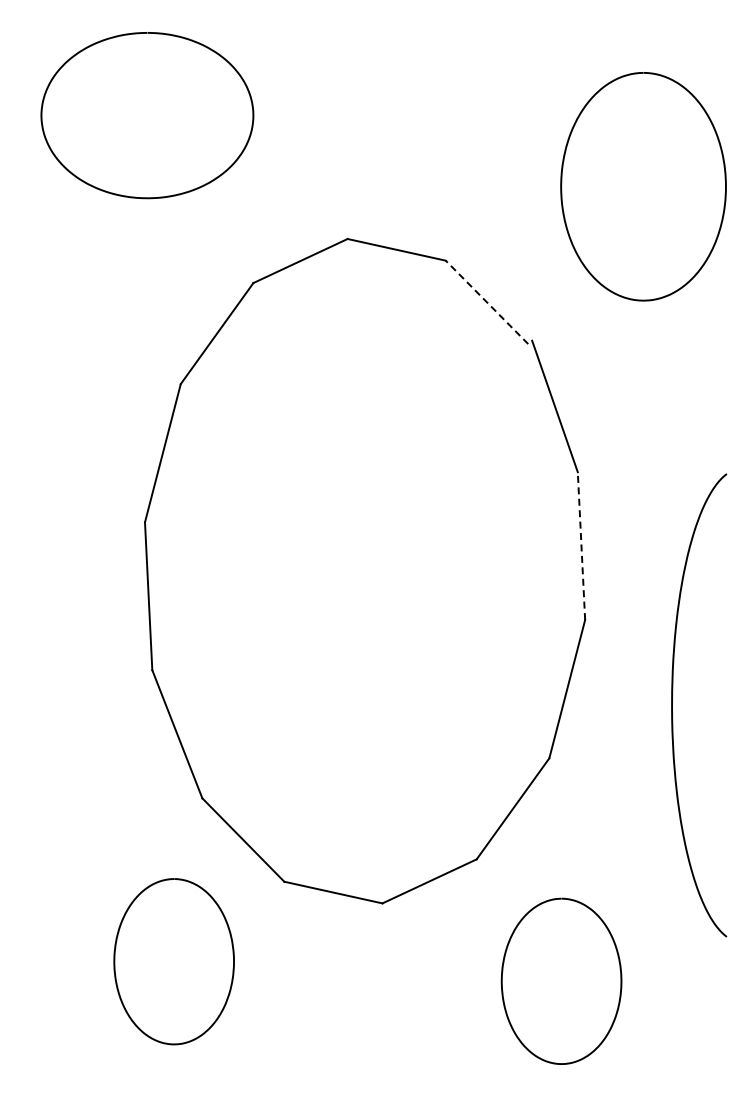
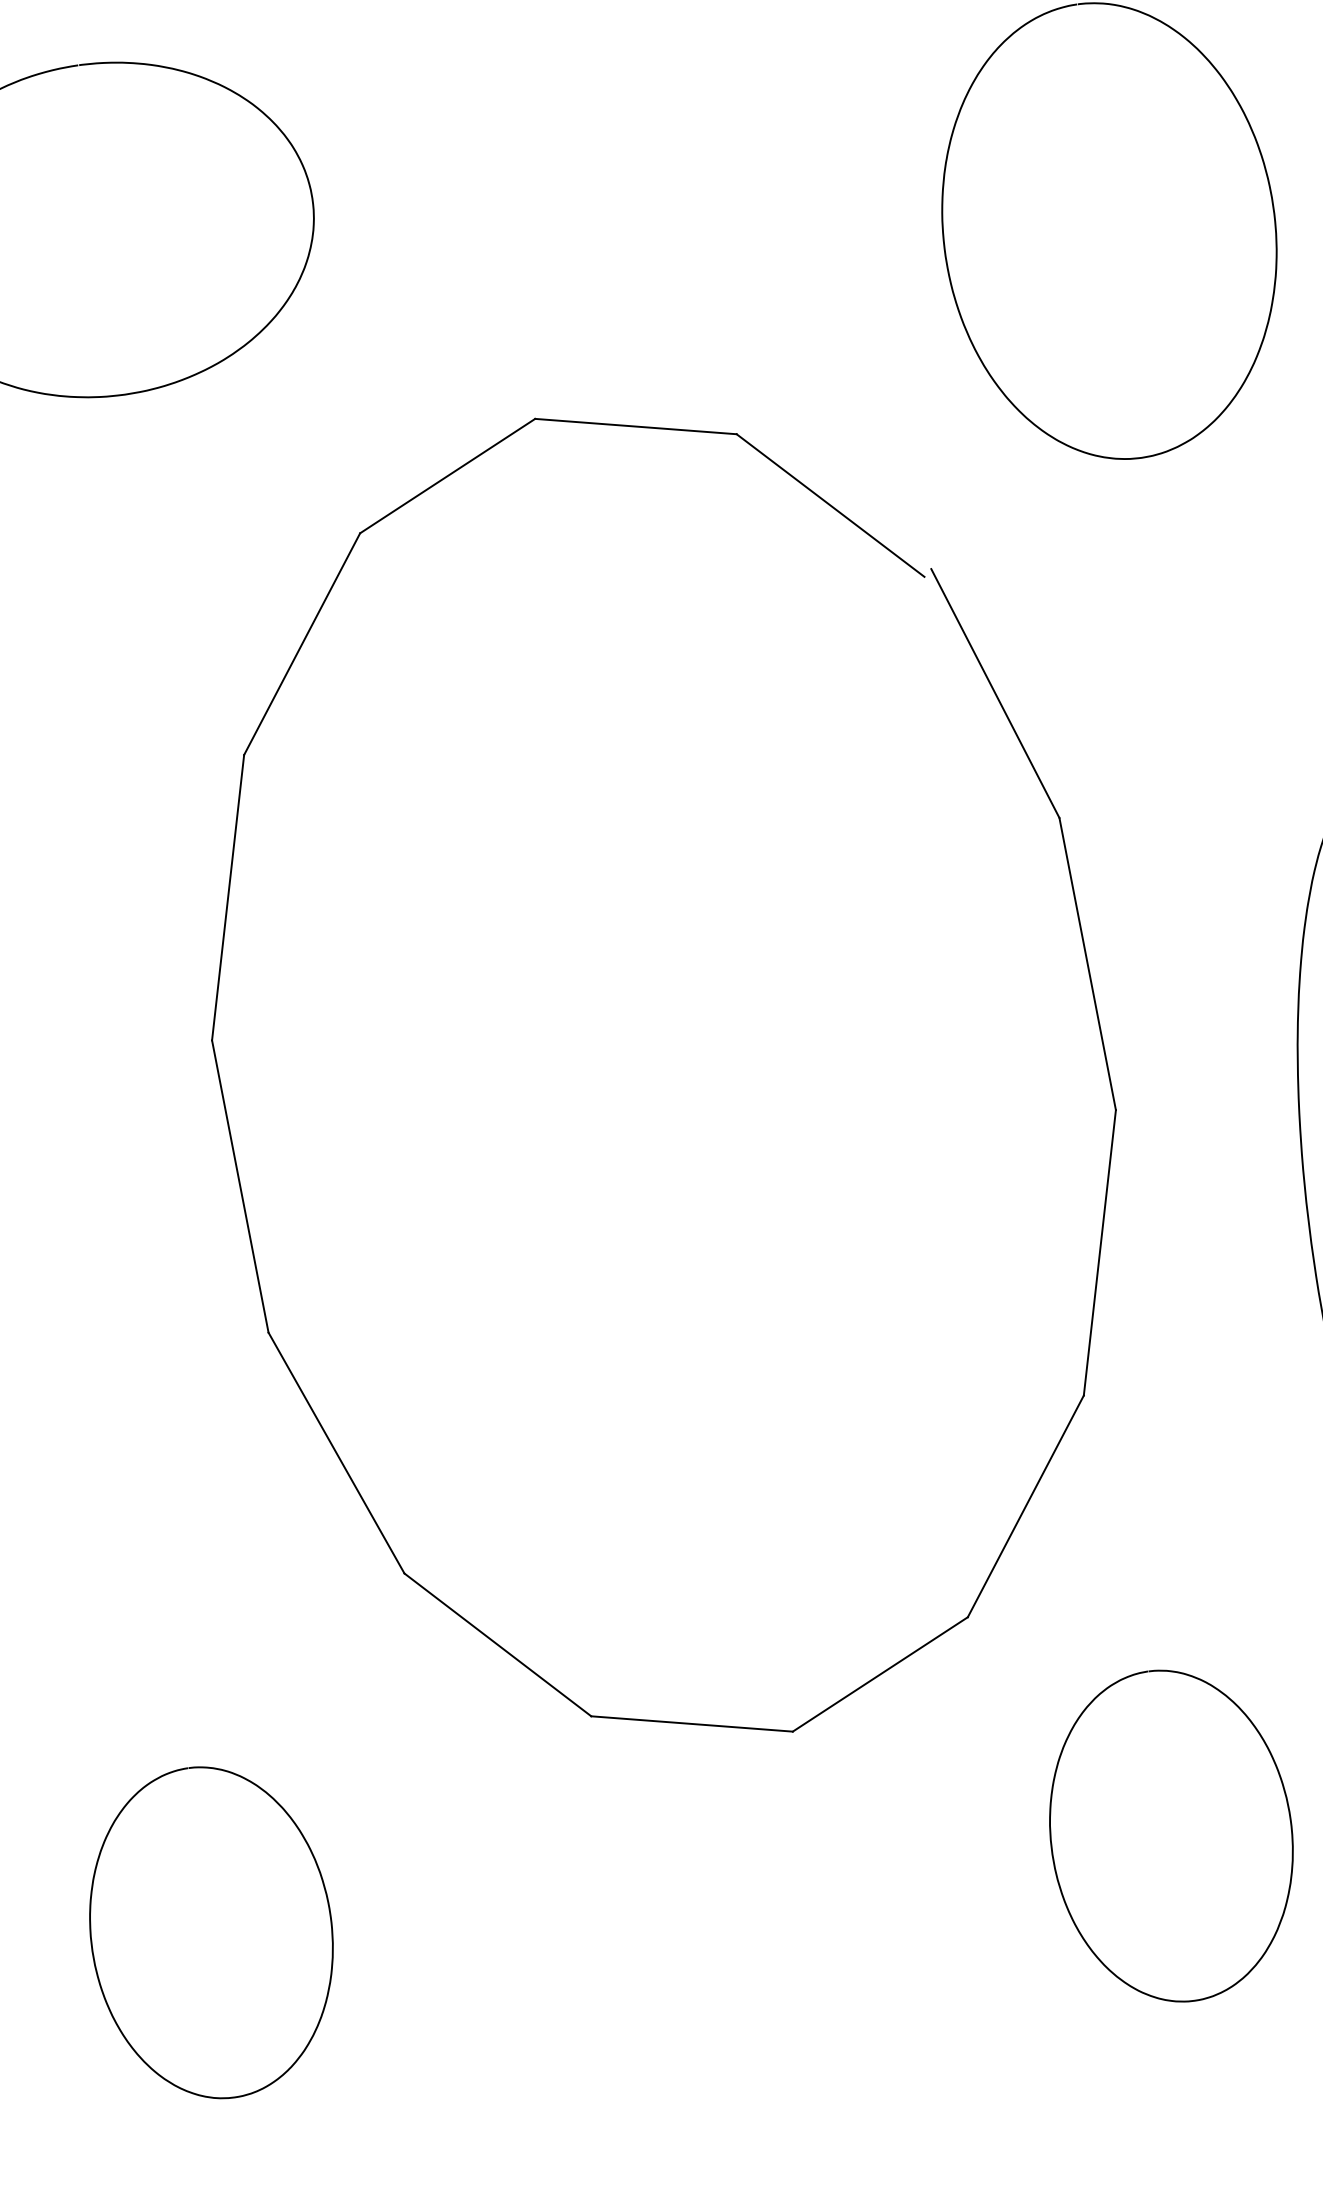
line: (487, 302) -> (831, 505), dashed -> solid
line: (581, 546) -> (1087, 964), dashed -> solid
curve: (115, 961) -> (94, 1948), moved

